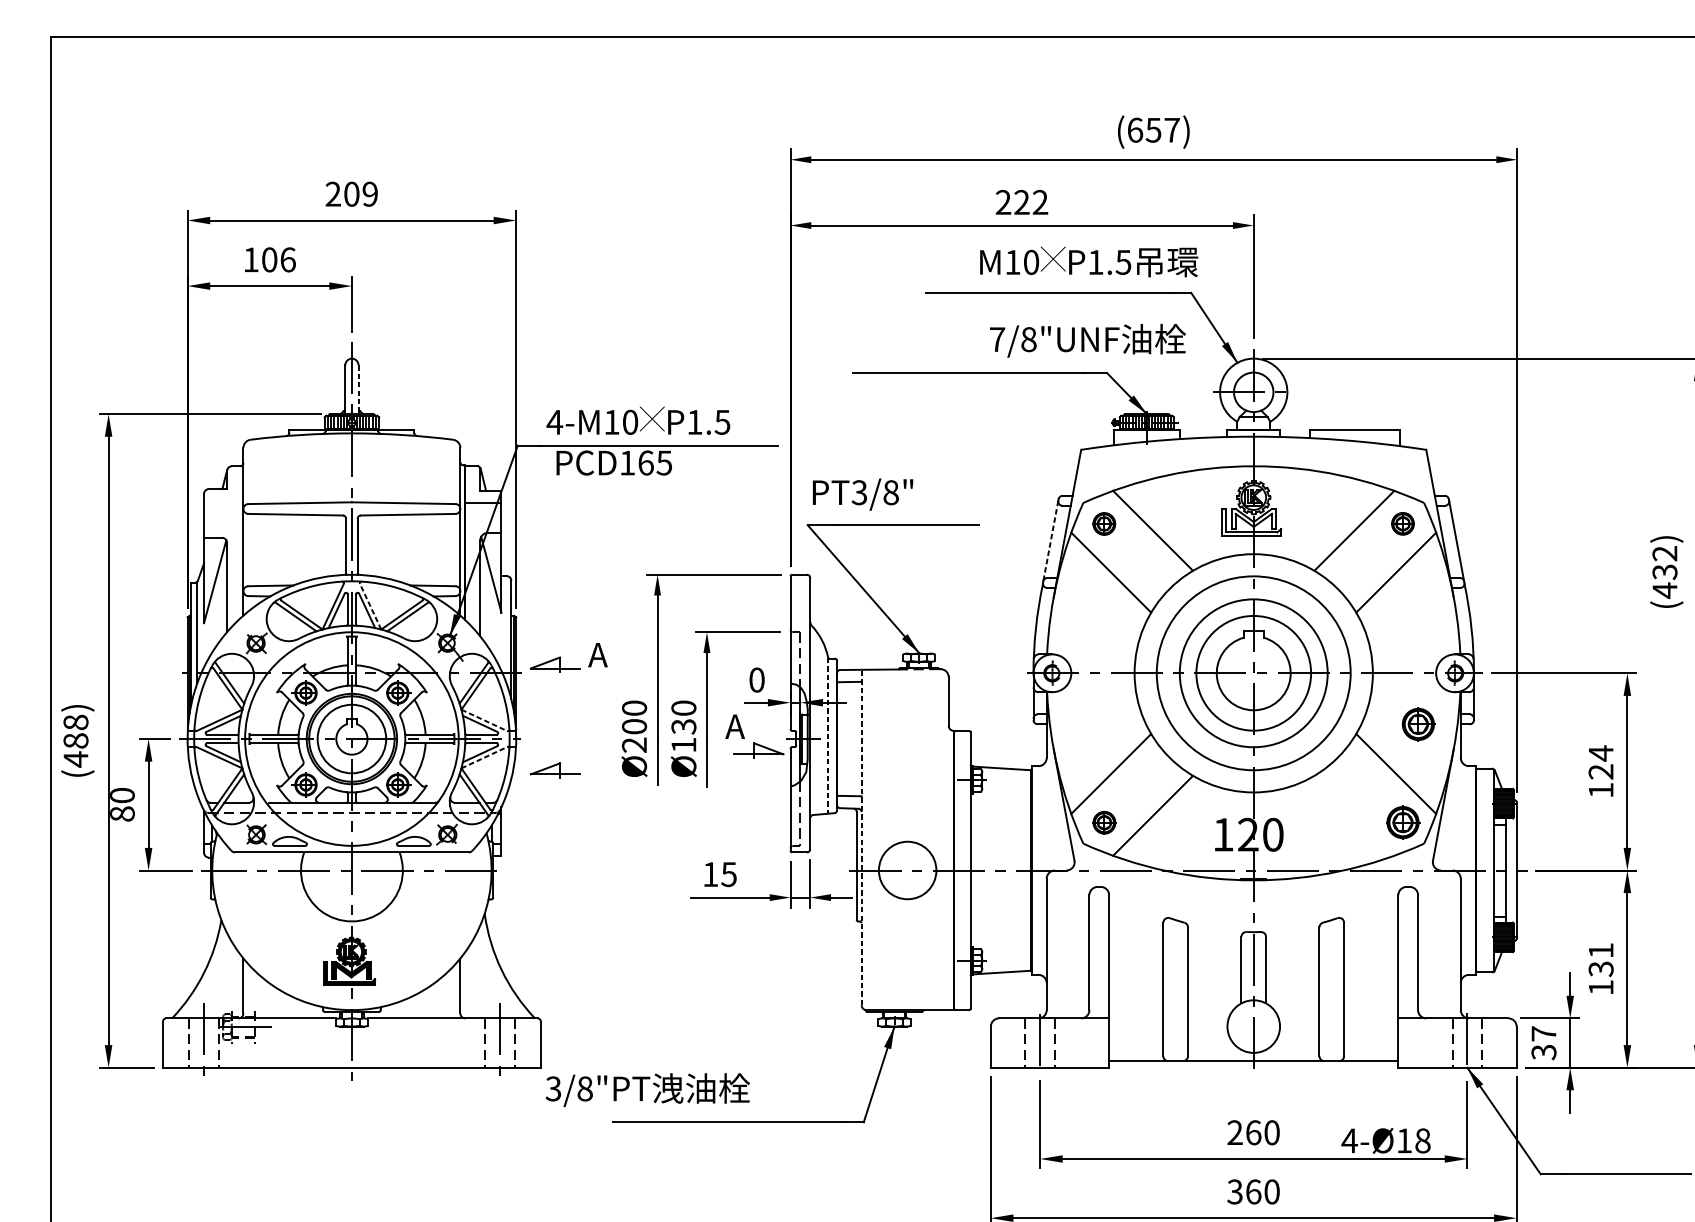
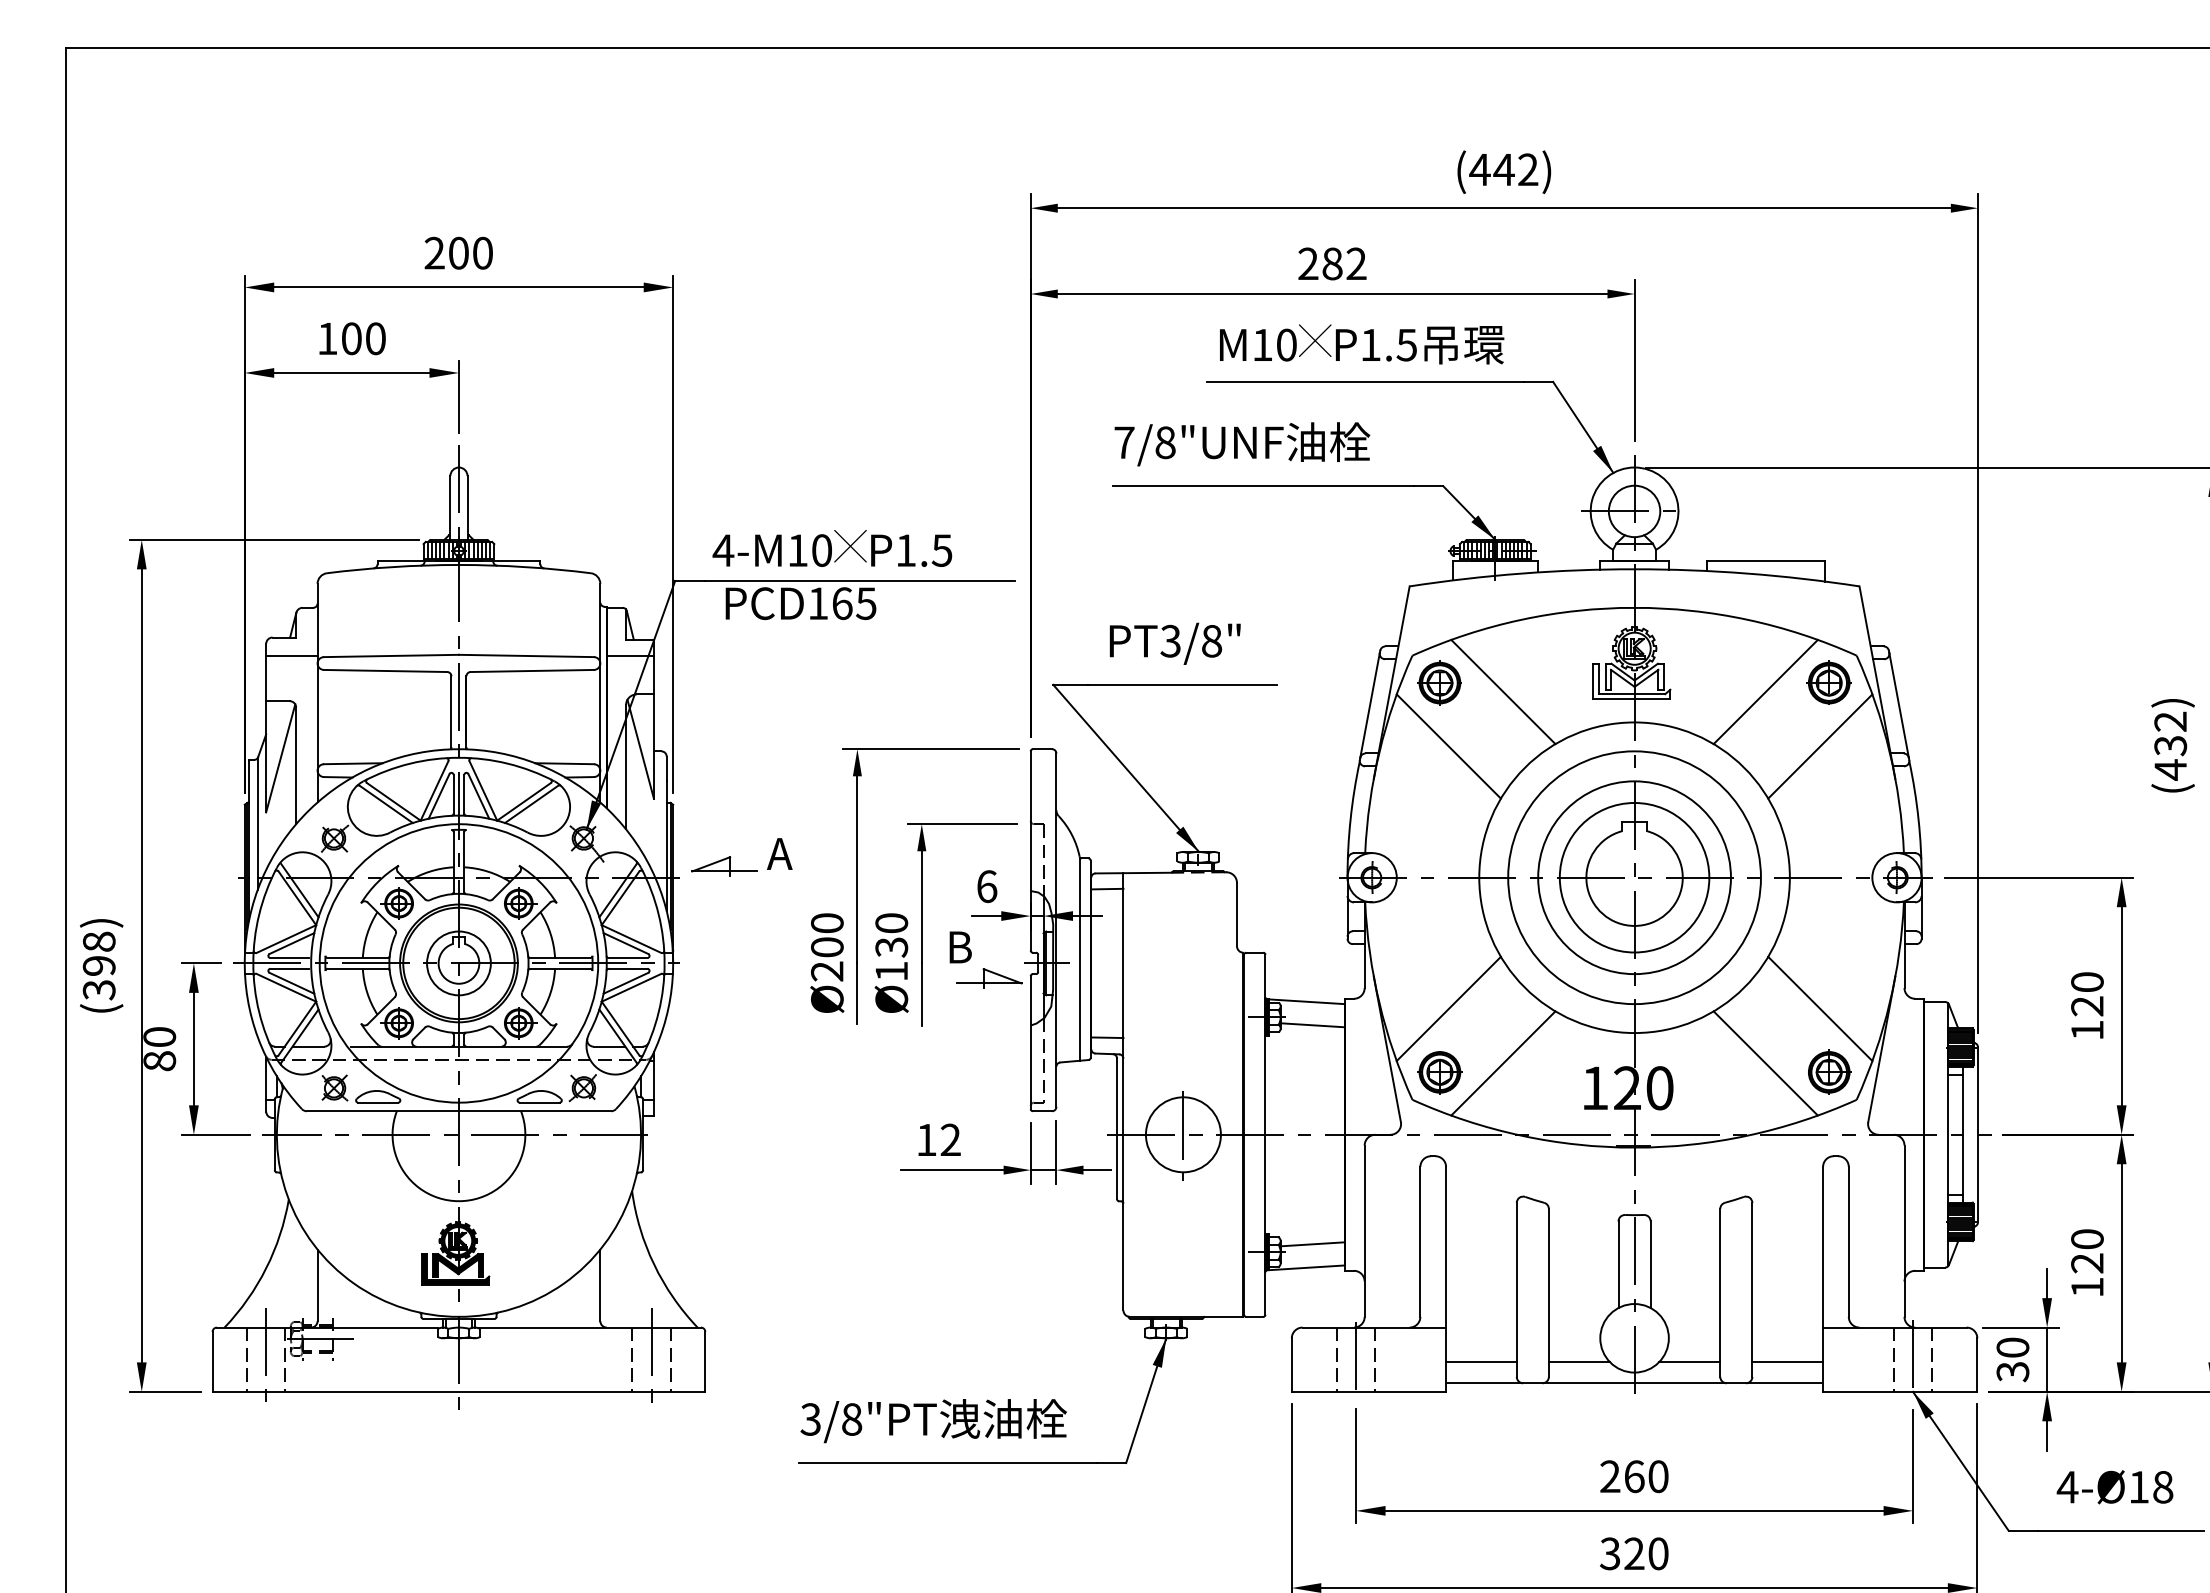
text: (1153, 130) -> (1503, 169), (657) -> (442)
text: (369, 193) -> (482, 252), 209 -> 200
text: (1022, 202) -> (1332, 263), 222 -> 282
text: (288, 259) -> (376, 338), 106 -> 100
text: (1089, 261) -> (1362, 344), moved
text: (1087, 340) -> (1242, 444), moved
line: (358, 390) -> (467, 508), dashed -> solid
text: (862, 494) -> (1174, 643), moved
line: (223, 502) -> (291, 655), added
part: (1104, 523) -> (1439, 682), size x1.43
part: (1402, 523) -> (1828, 682), size x1.43
line: (1050, 541) -> (1369, 705), dashed -> solid
line: (370, 606) -> (483, 790), dashed -> solid
text: (757, 680) -> (987, 886), 0 -> 6
line: (484, 720) -> (631, 939), dashed -> solid
part: (1418, 723) -> (1849, 943), removed
text: (735, 726) -> (958, 947), A -> B
line: (827, 736) -> (1079, 959), dashed -> solid
circle: (351, 739) -> (458, 963), size x0.71
text: (75, 750) -> (98, 978), (488) -> (398)
text: (1601, 753) -> (2087, 982), 124 -> 120
line: (484, 757) -> (631, 987), dashed -> solid
part: (555, 770) -> (724, 1004), removed
line: (1006, 786) -> (1312, 1025), added
line: (1354, 815) -> (1765, 1063), added
part: (1104, 822) -> (1439, 1072), size x1.43
line: (861, 837) -> (1123, 1091), dashed -> solid
line: (907, 871) -> (1183, 1135), added
text: (728, 874) -> (950, 1139), 15 -> 12
line: (1006, 954) -> (1312, 1244), added
text: (1601, 960) -> (2087, 1251), 131 -> 120
text: (1543, 1033) -> (2012, 1347), 37 -> 30
line: (1136, 1044) -> (1481, 1361), added
line: (1210, 1044) -> (1578, 1361), added
line: (1295, 1044) -> (1689, 1361), added
line: (1371, 1044) -> (1787, 1361), added
text: (647, 1090) -> (933, 1421), moved
text: (1385, 1141) -> (2114, 1487), moved
text: (1253, 1191) -> (1634, 1553), 360 -> 320

